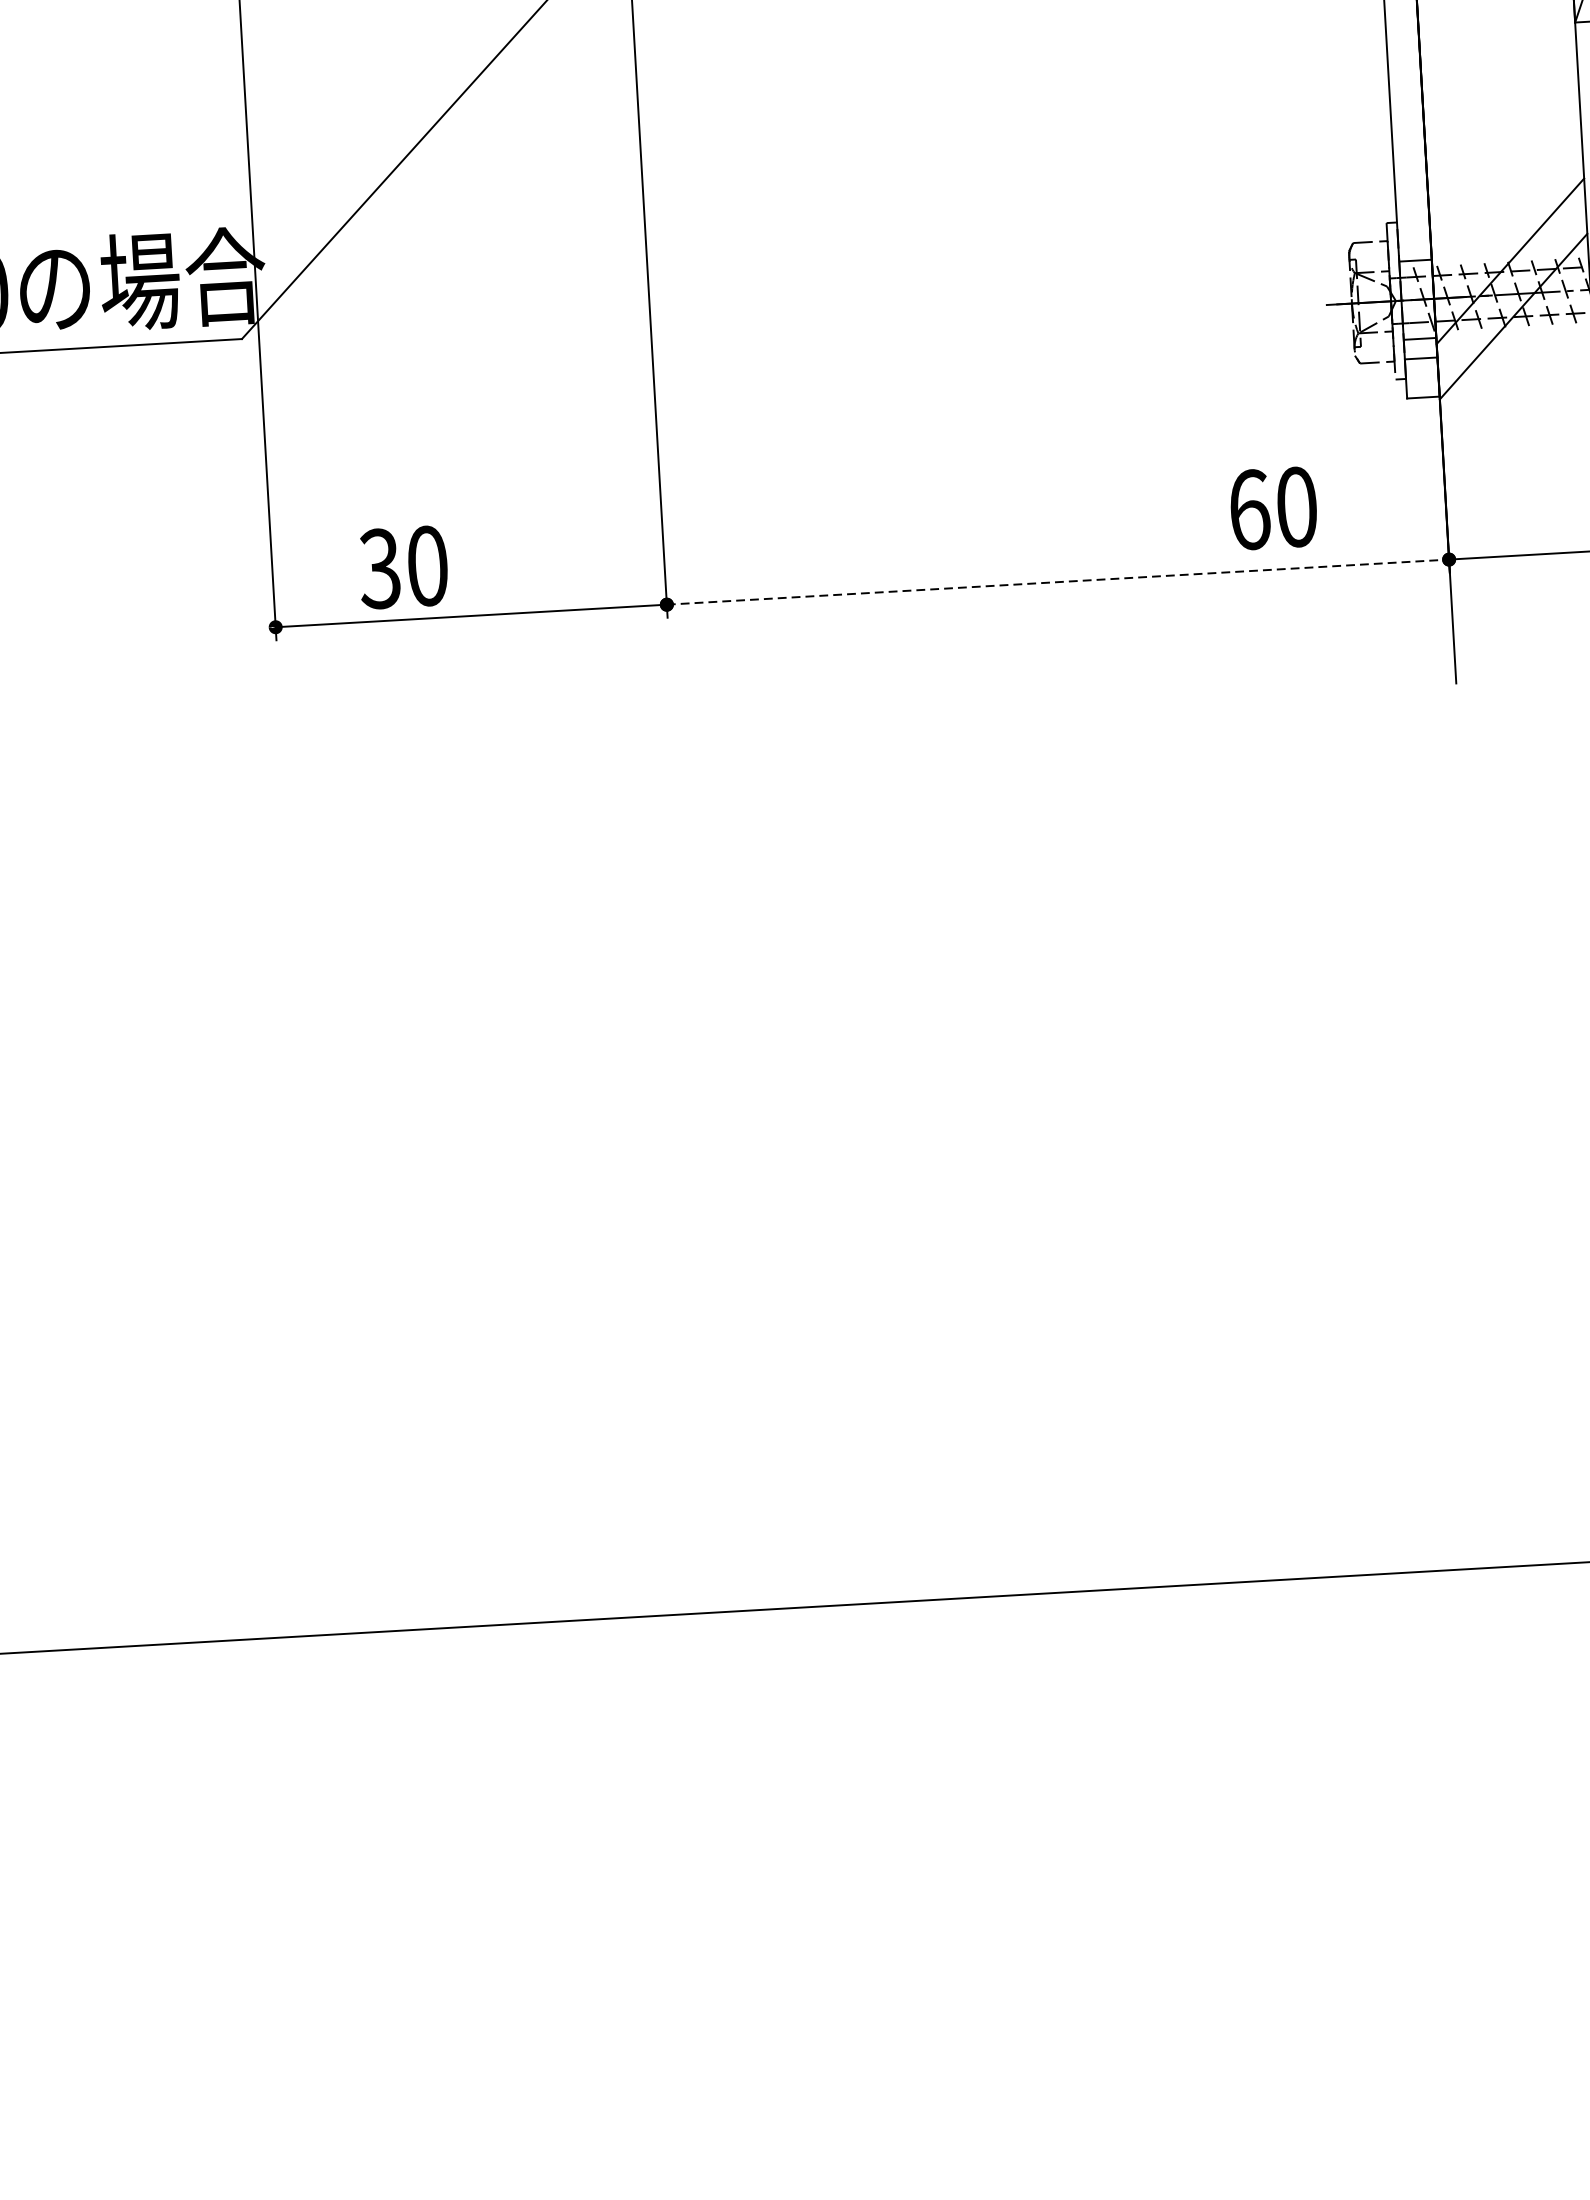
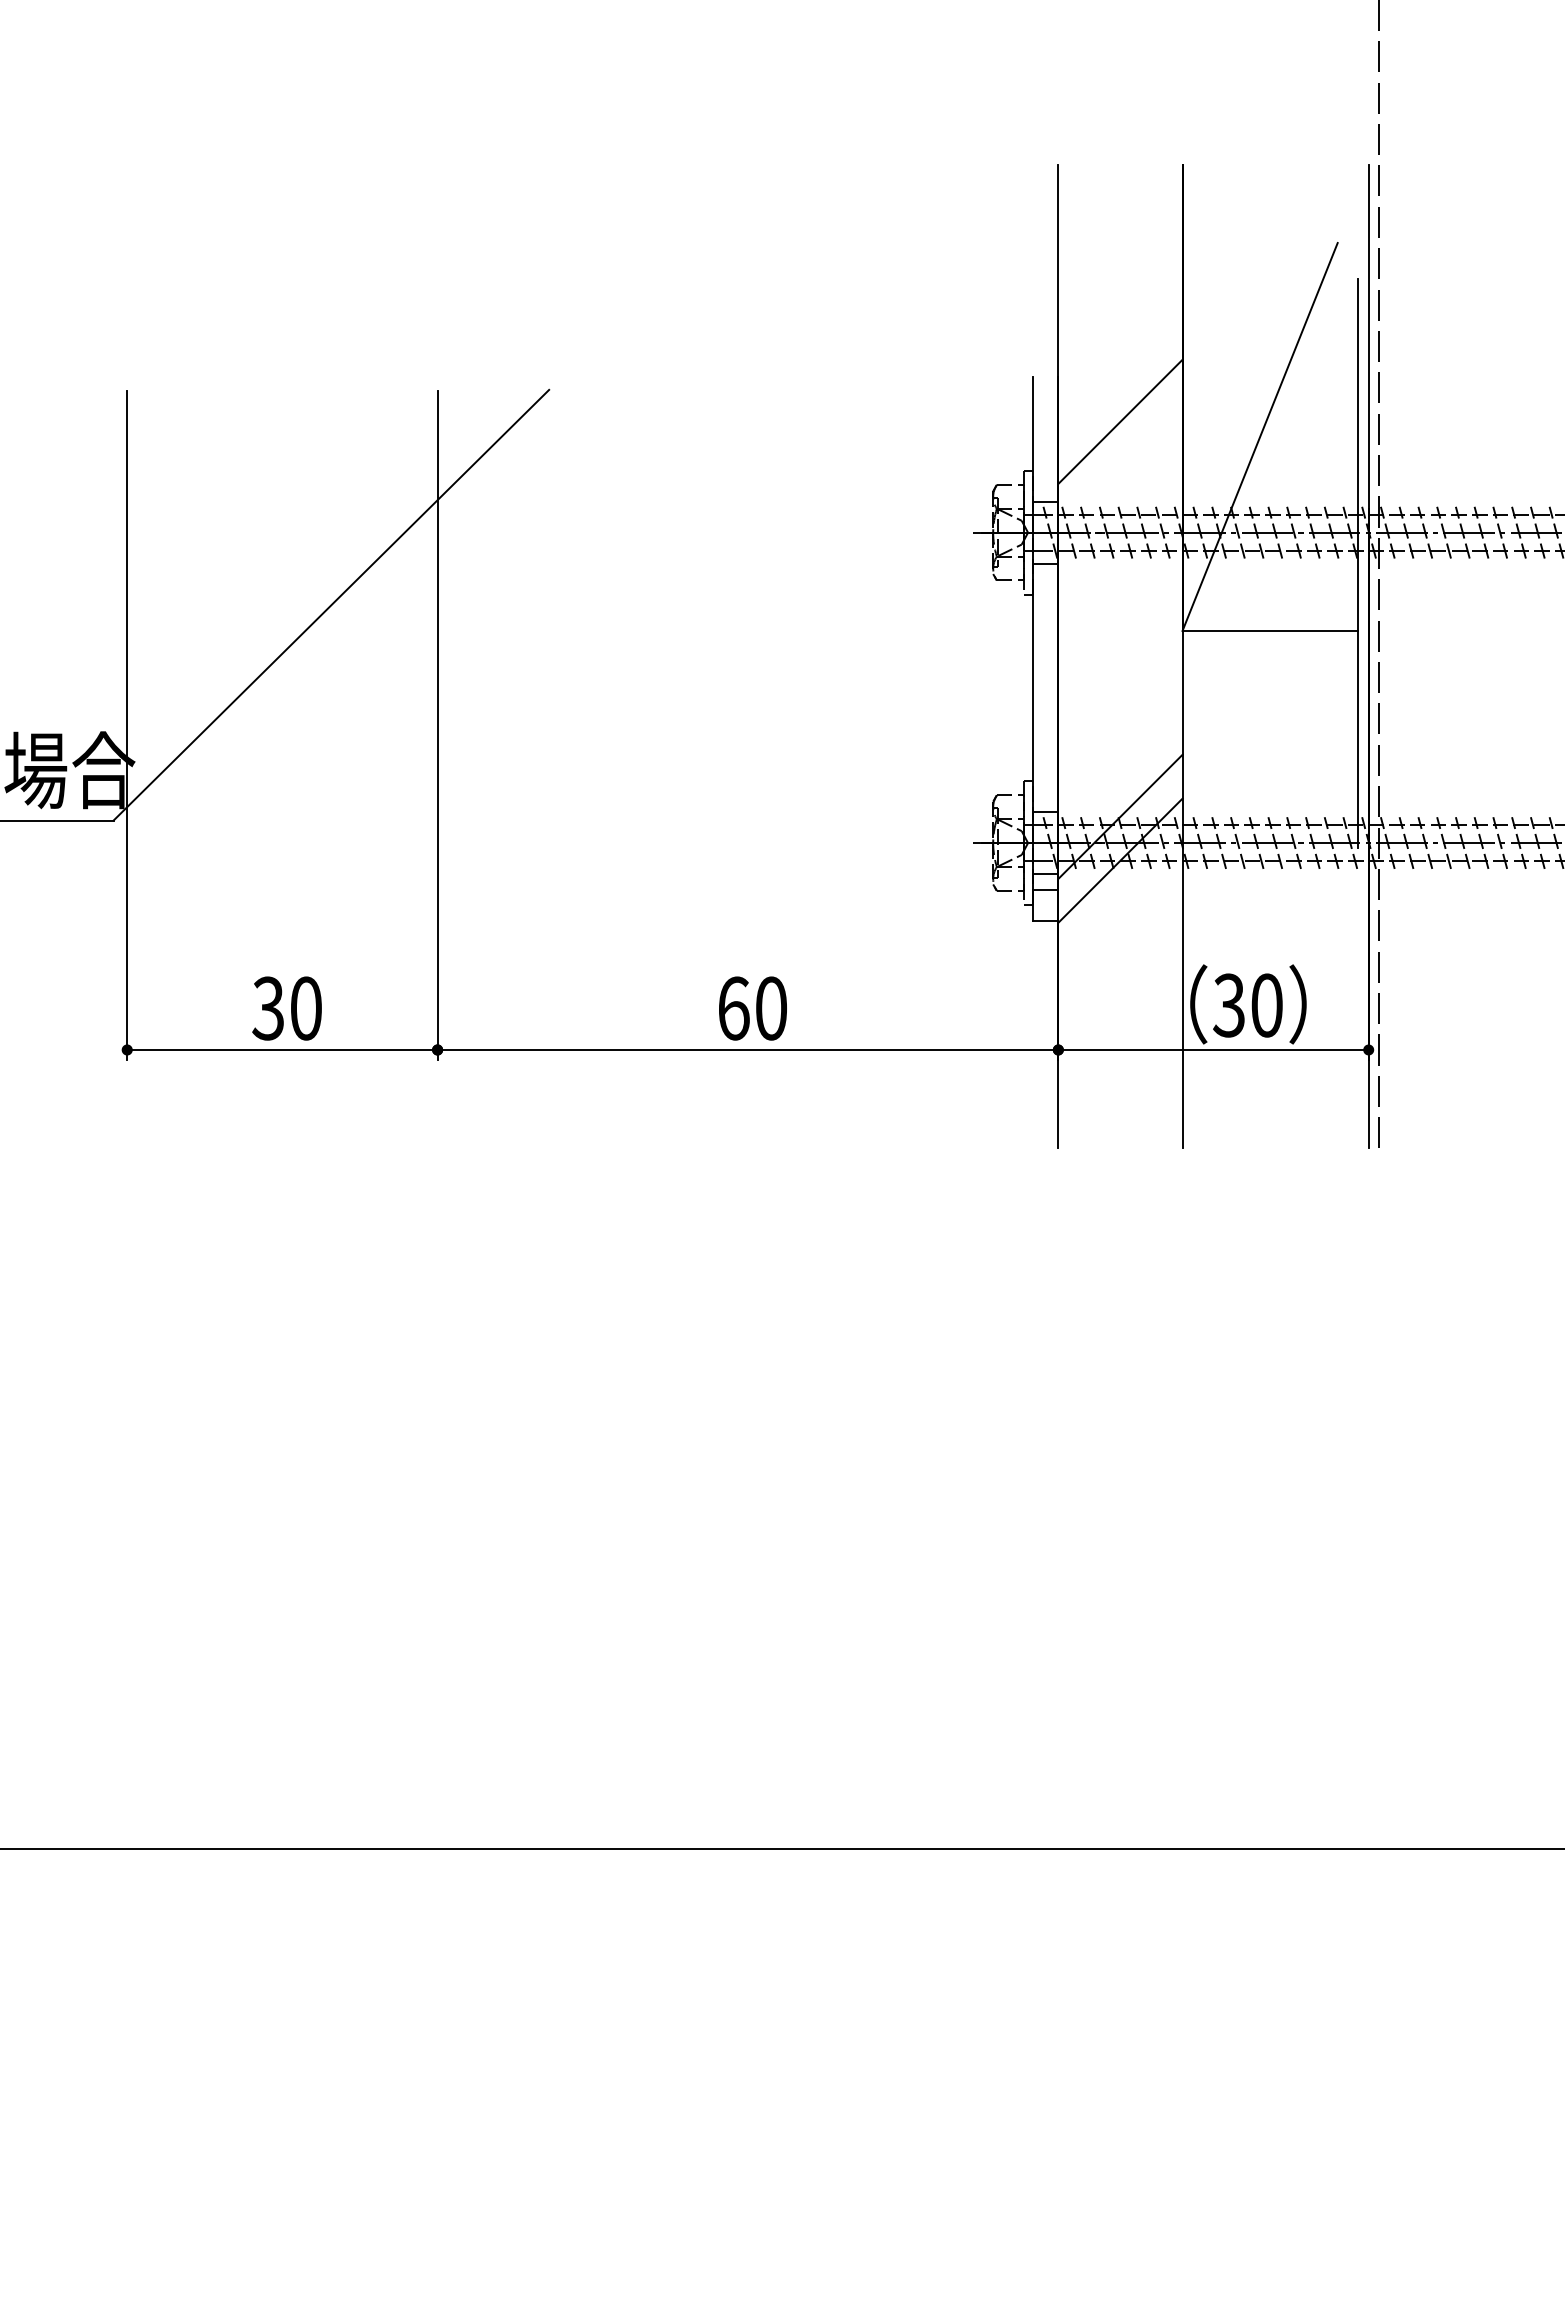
text: (1273, 508) -> (752, 1008), moved
text: (402, 567) -> (286, 1008), moved
line: (1058, 581) -> (748, 1049), dashed -> solid

